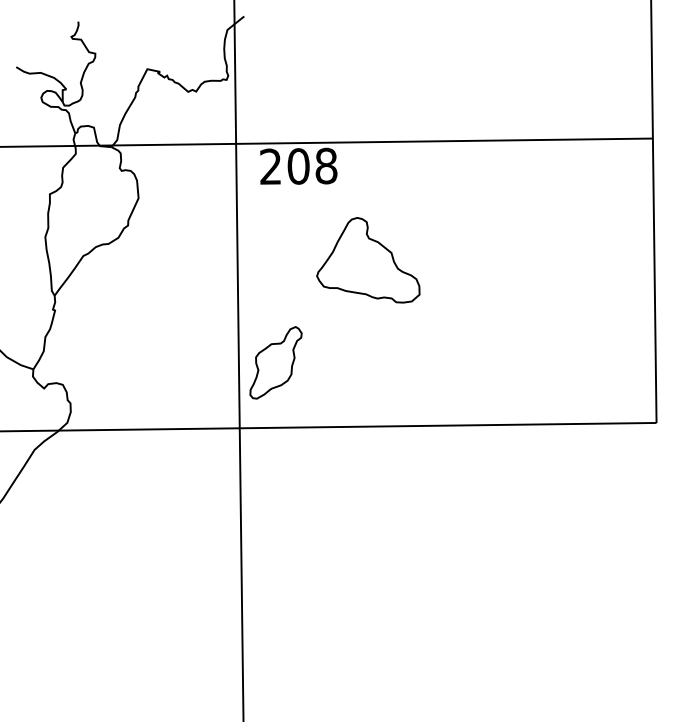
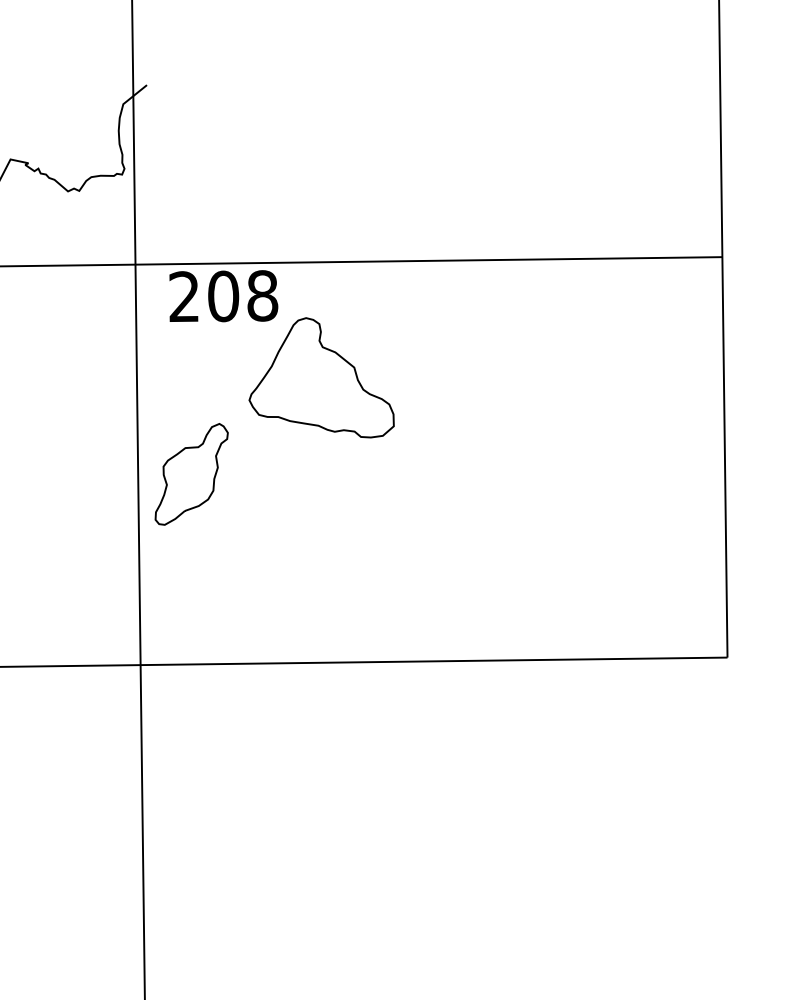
part: (368, 260) -> (321, 378), moved
part: (275, 362) -> (190, 473), moved

